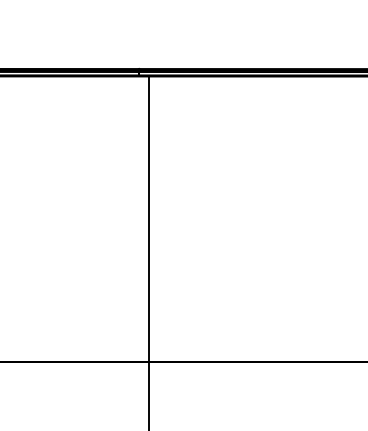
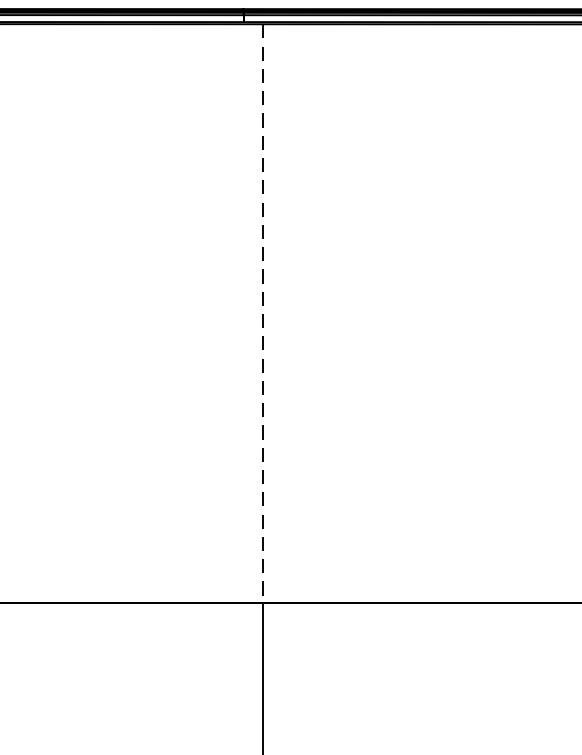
line: (148, 219) -> (262, 314), solid -> dashed

